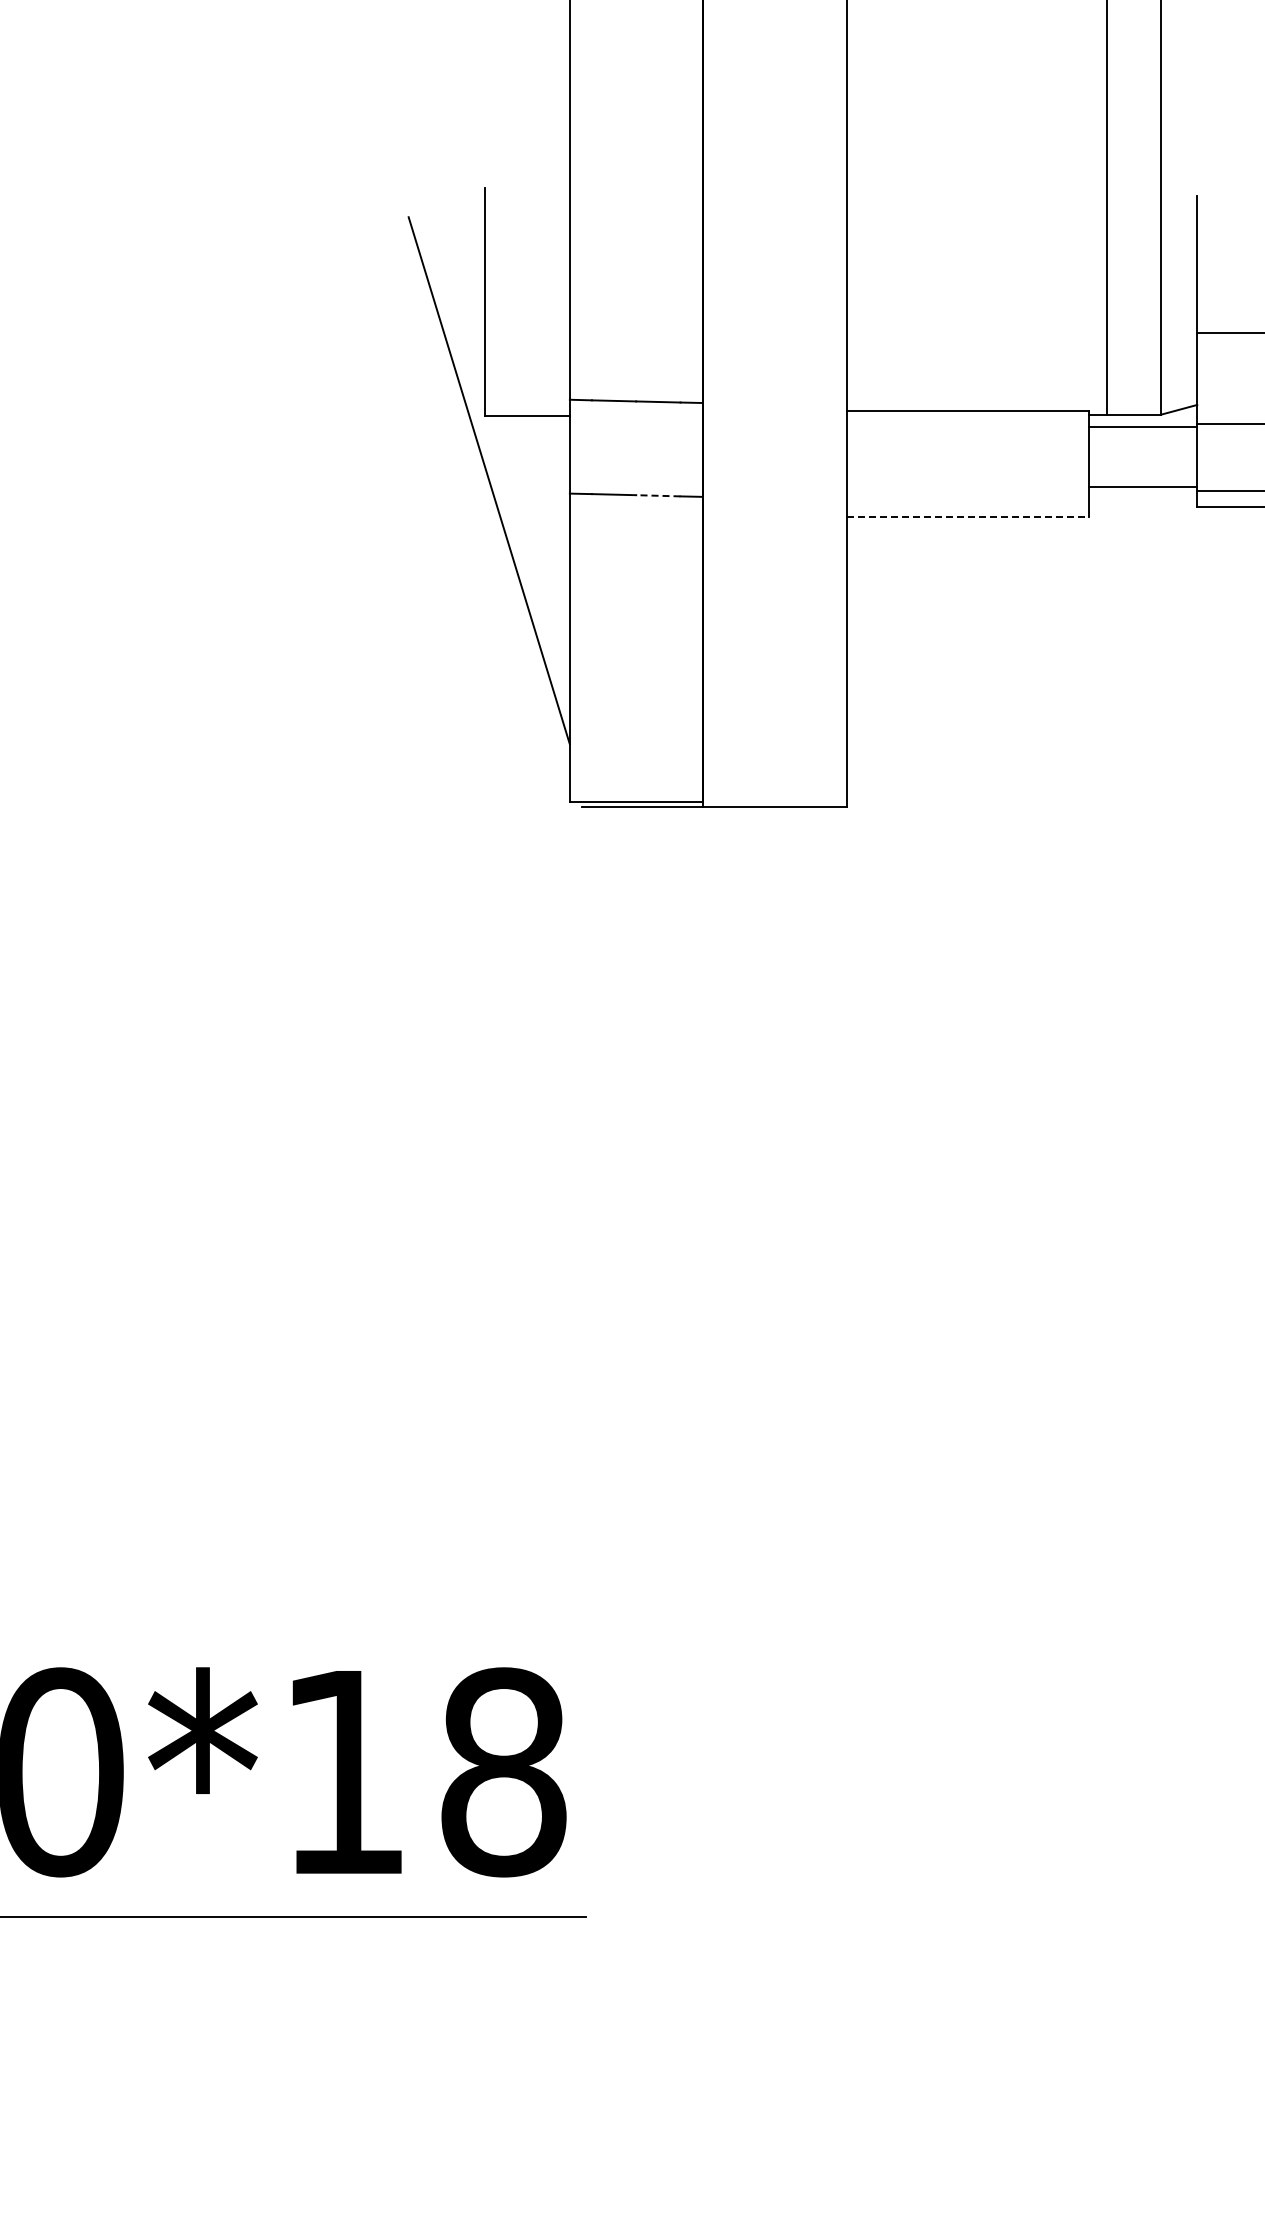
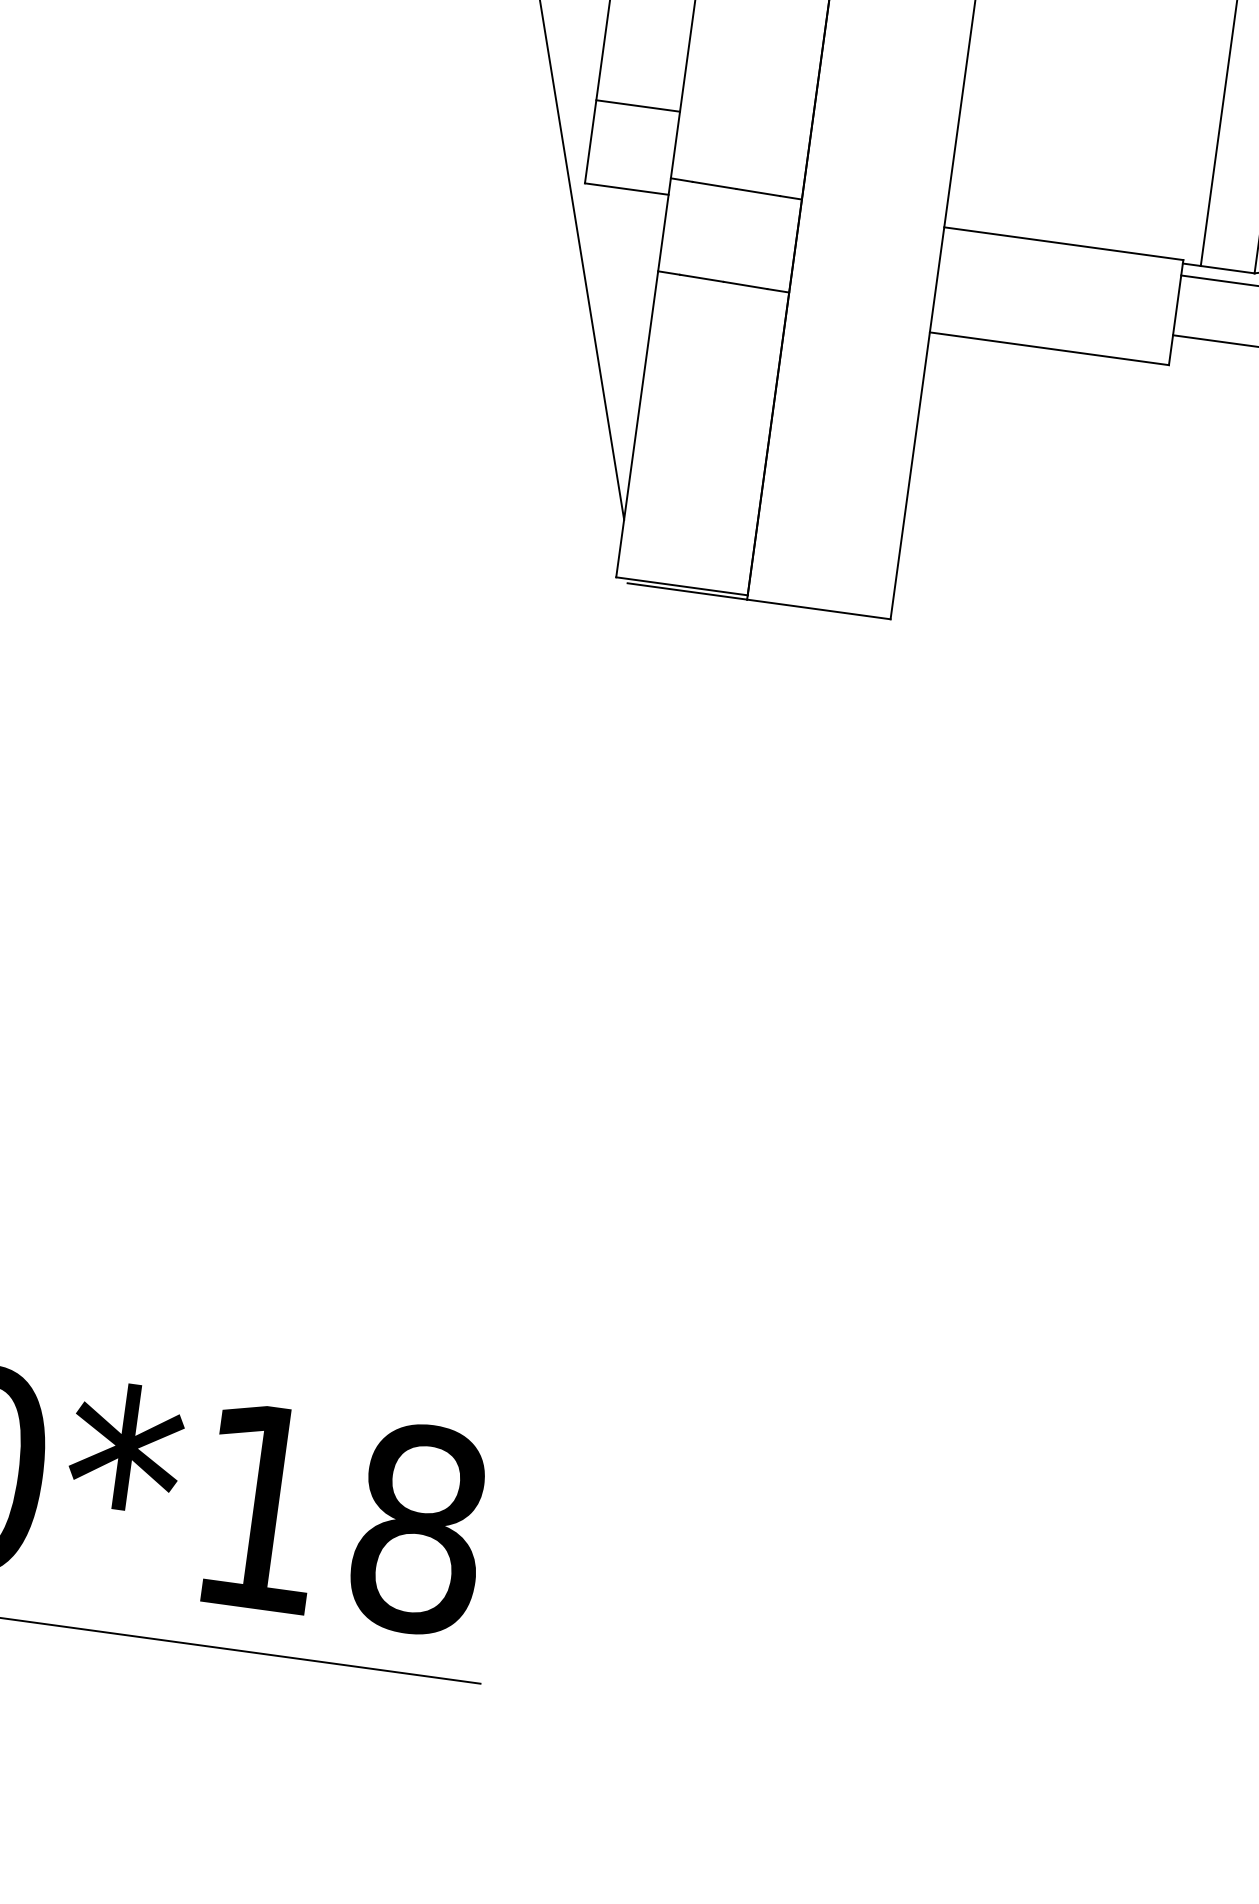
line: (527, 332) -> (638, 105), added
line: (657, 495) -> (744, 285), dashed -> solid
line: (968, 517) -> (1049, 349), dashed -> solid

